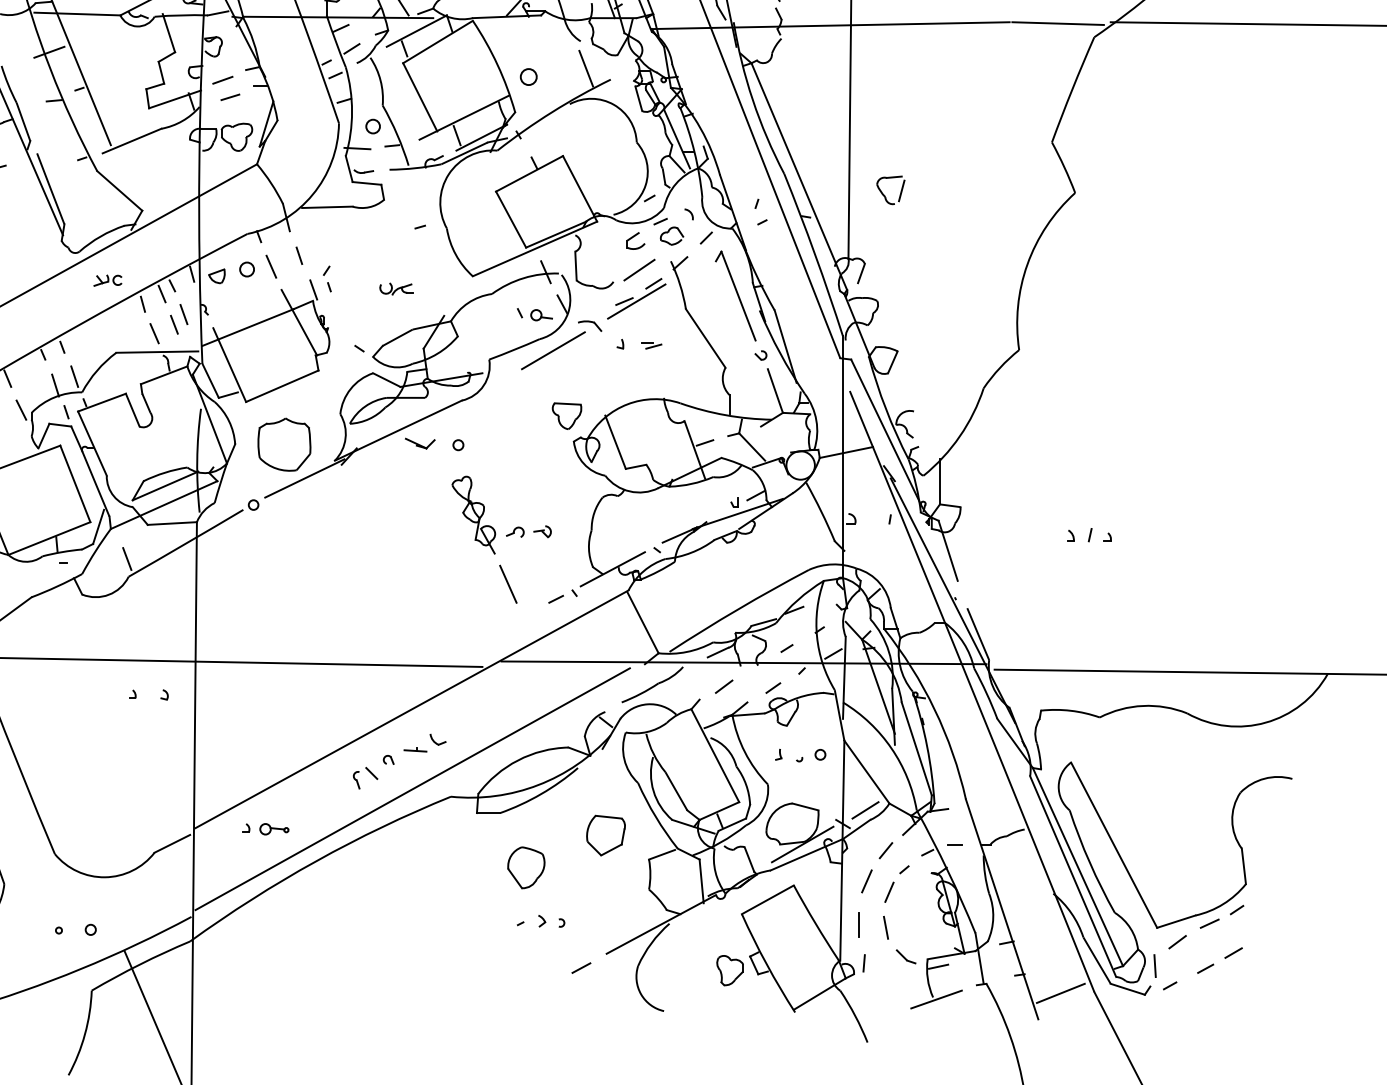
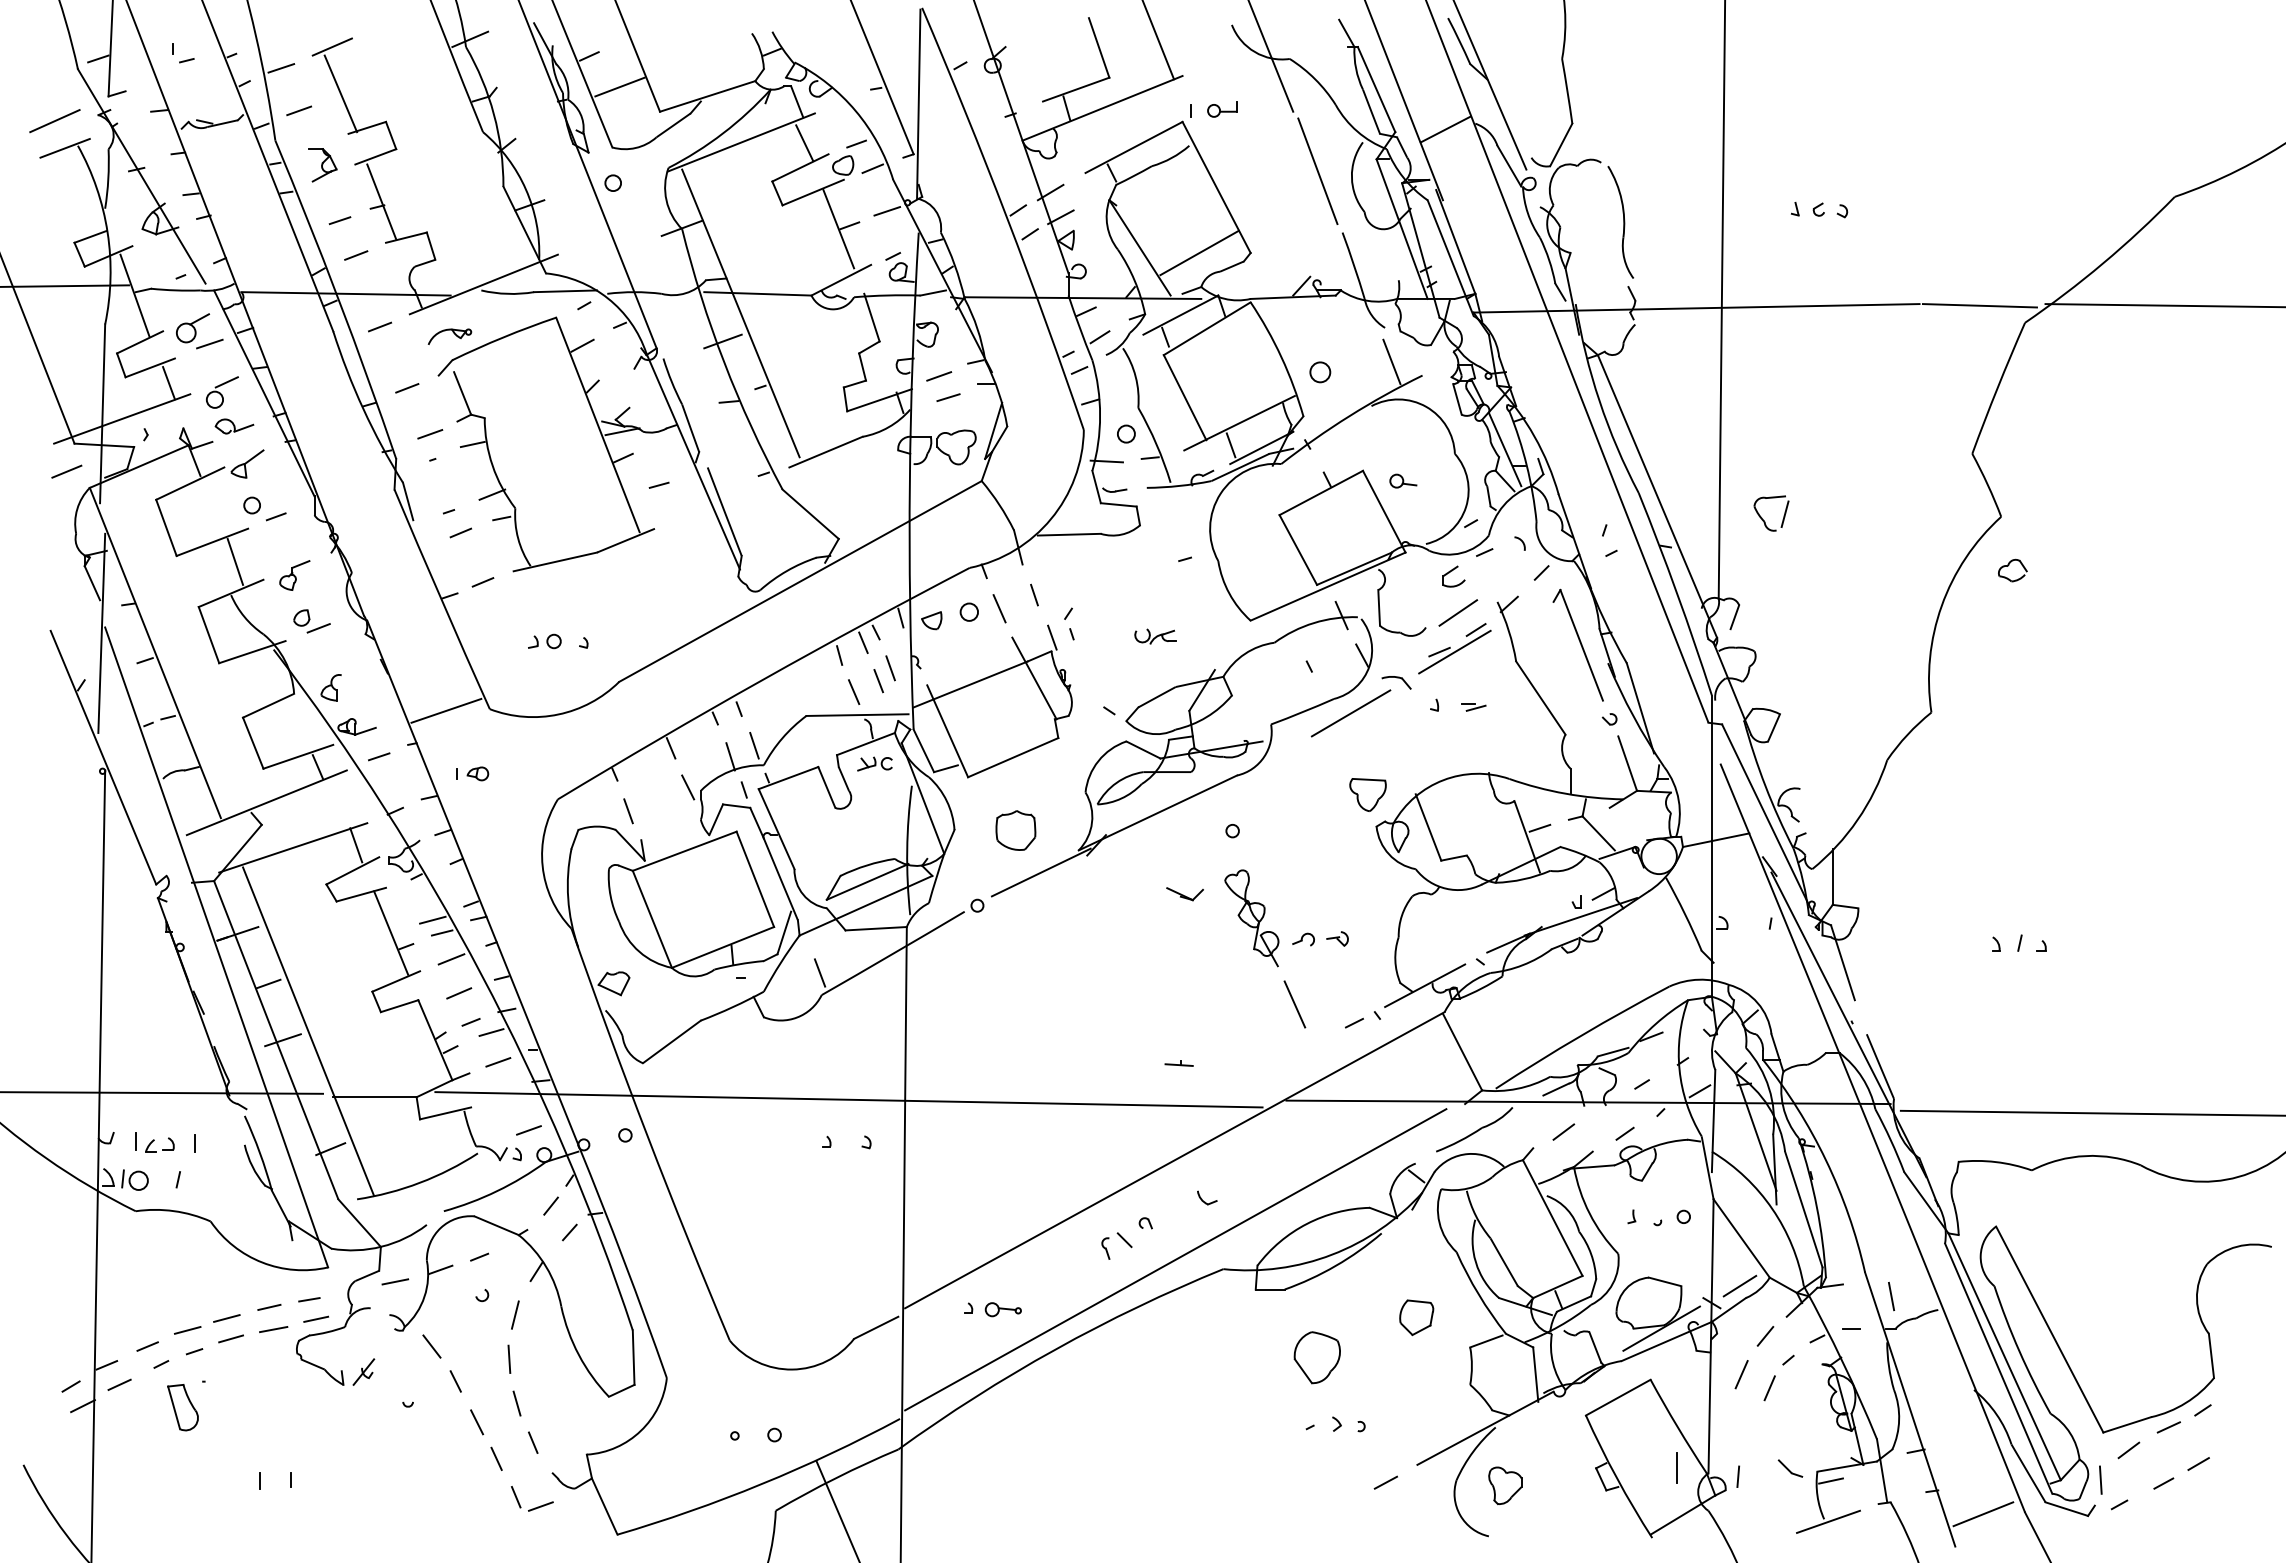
part: (671, 236) -> (2012, 570), moved
part: (107, 280) -> (874, 763), moved
part: (541, 314) -> (1403, 480), moved
part: (419, 443) -> (1184, 894), moved
part: (284, 444) -> (1015, 830), size x0.6
part: (414, 749) -> (1178, 1063), moved
part: (605, 835) -> (1416, 1317), size x0.7
line: (858, 924) -> (1676, 1467), moved
line: (886, 927) -> (1891, 1296), moved
part: (730, 970) -> (1505, 1485), moved

